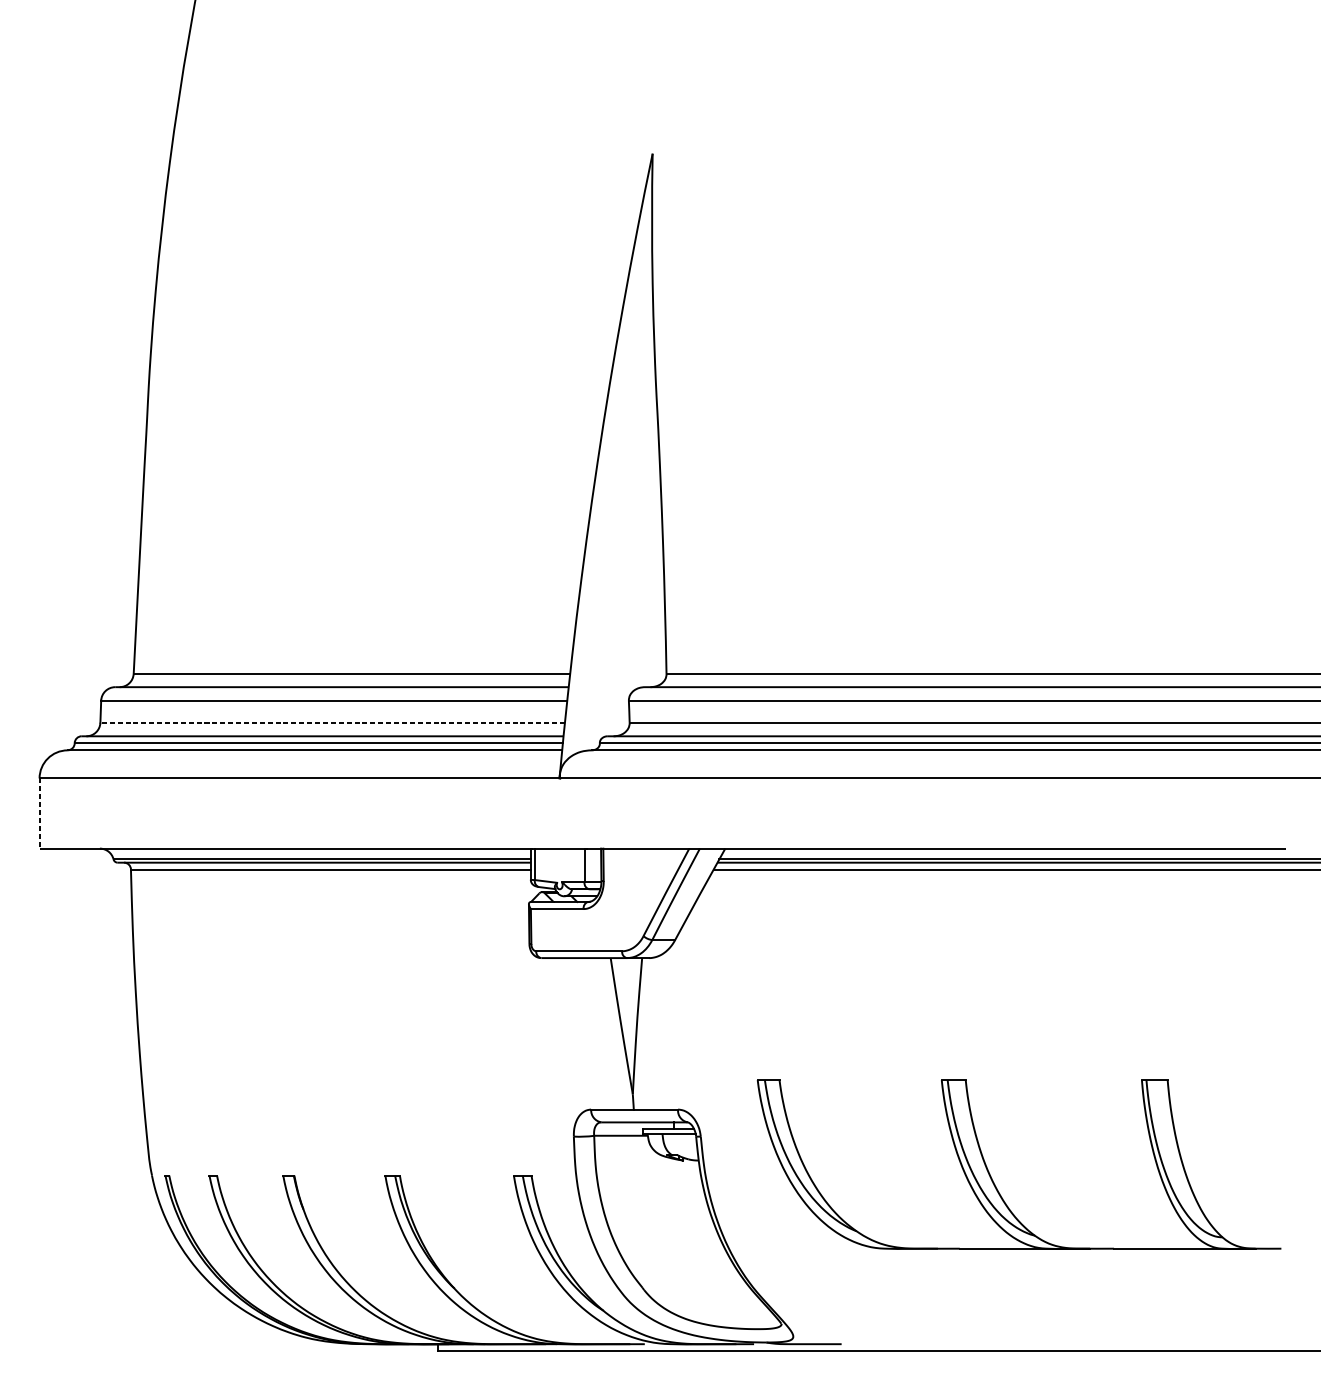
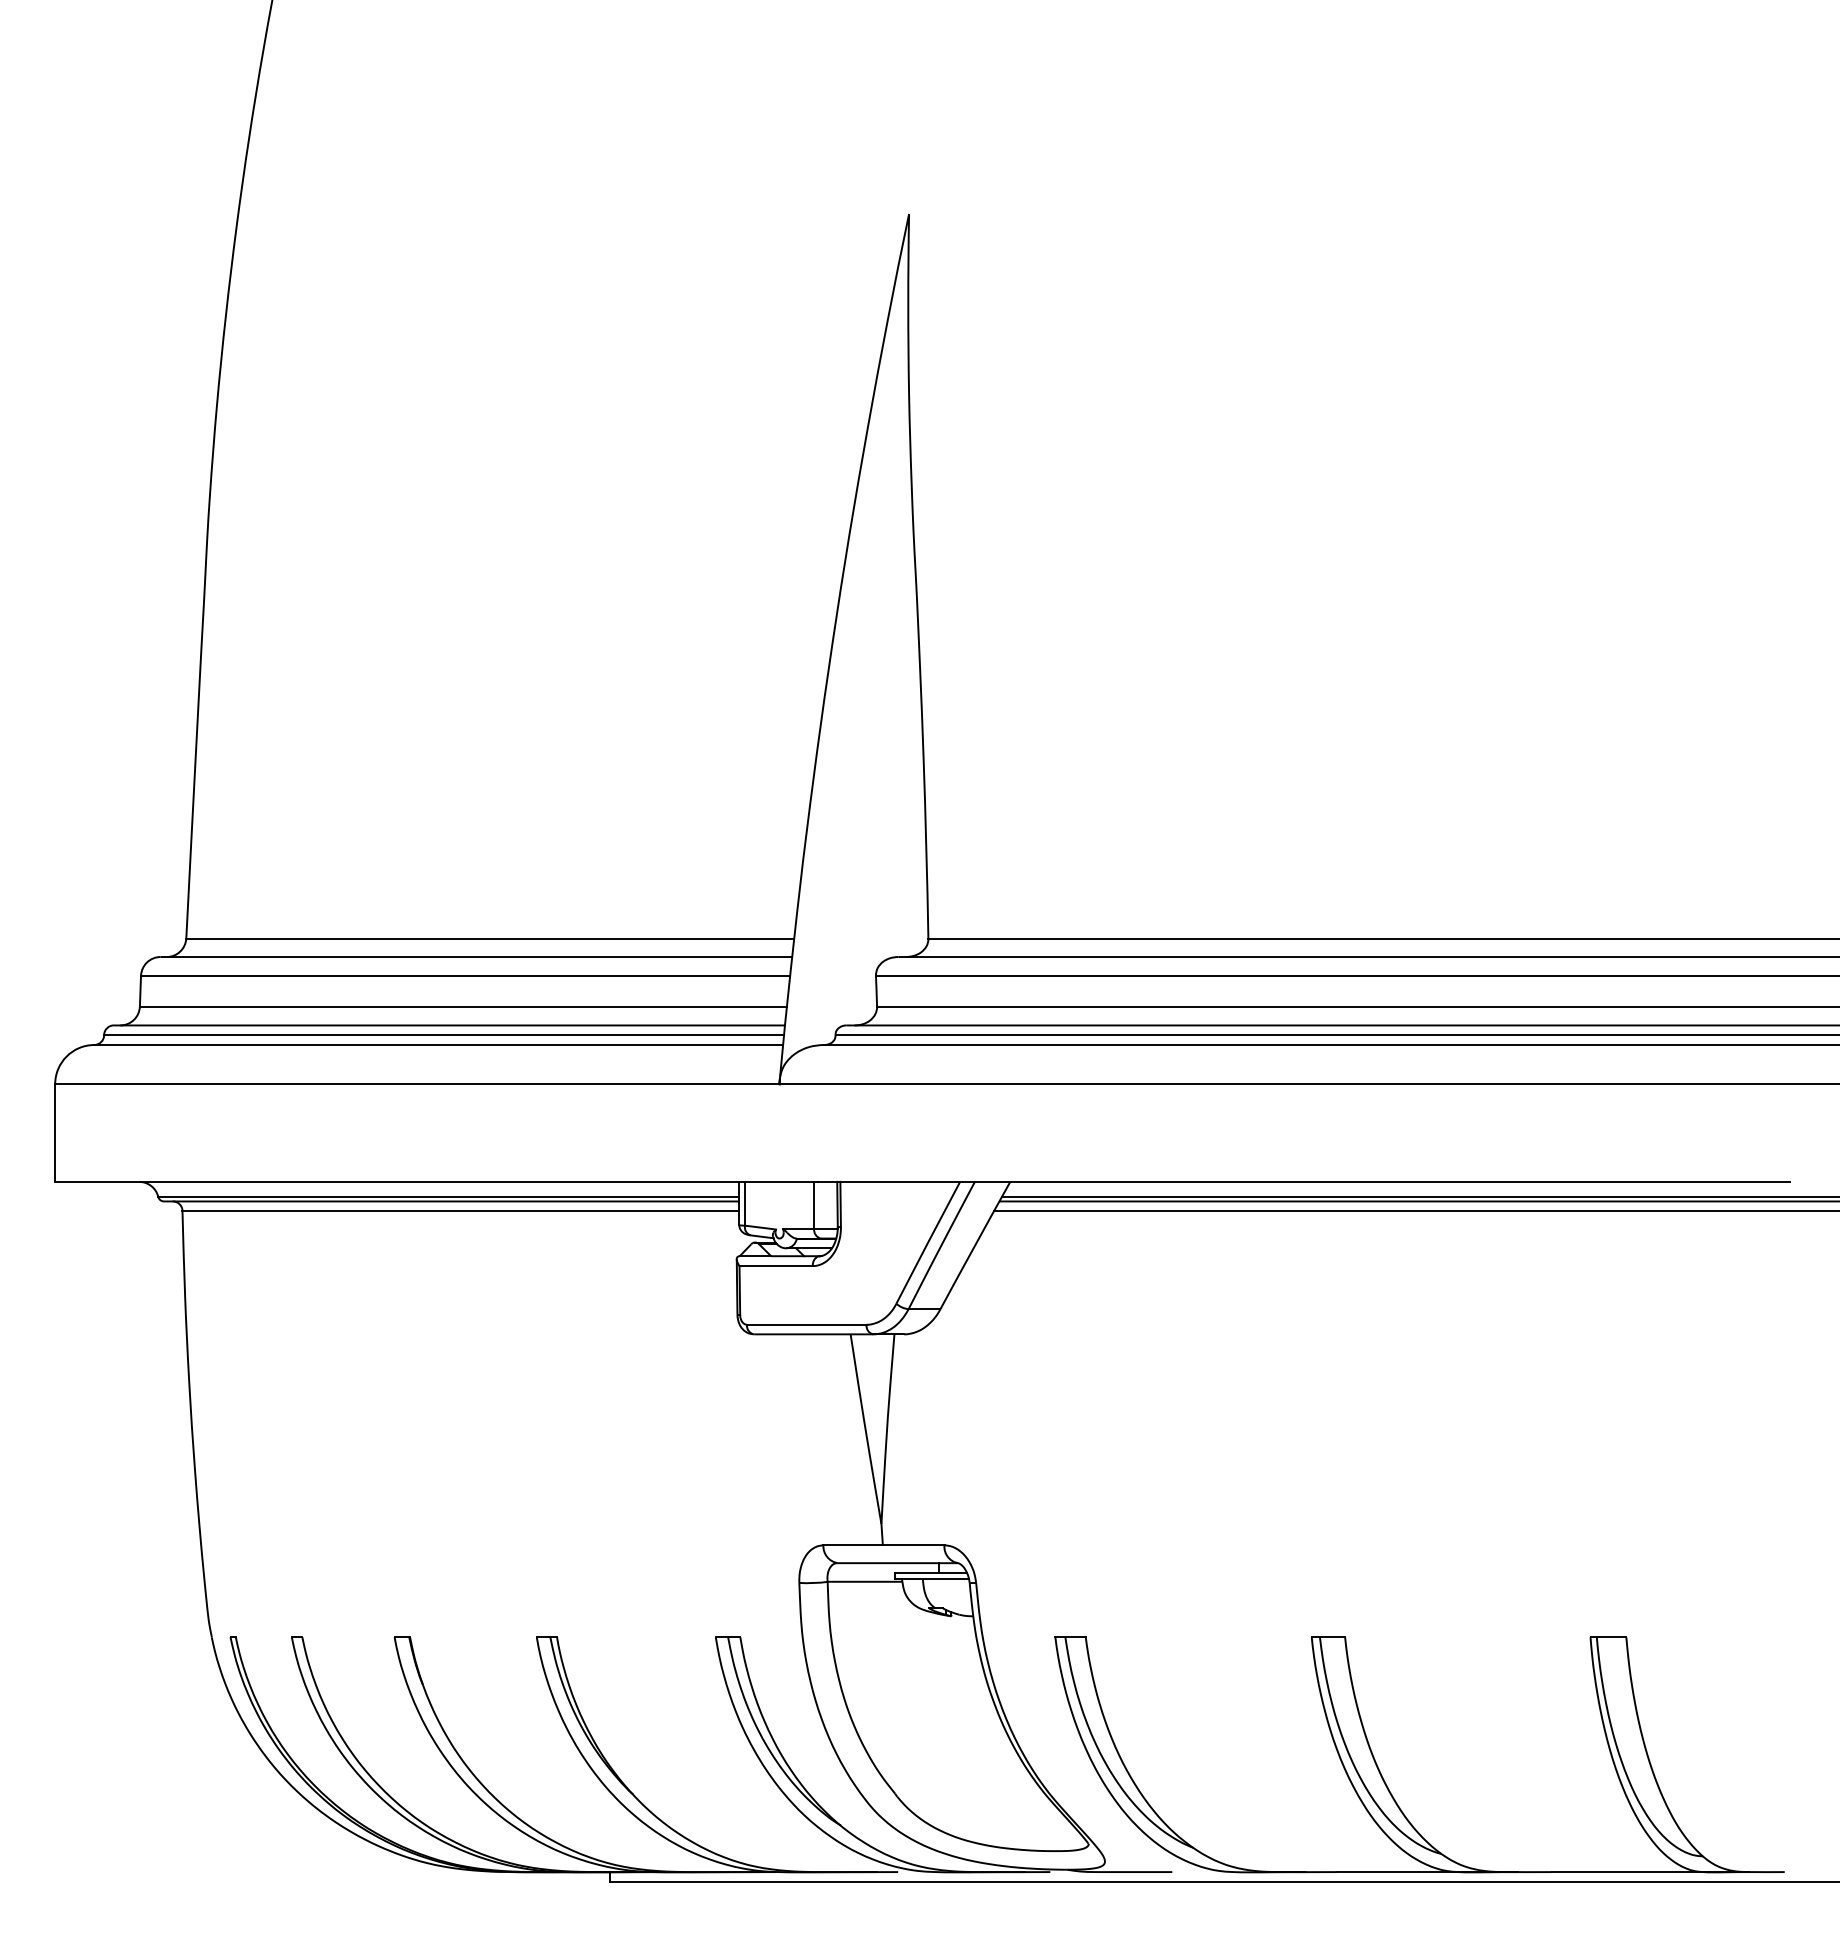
line: (332, 722) -> (462, 1006), dashed -> solid
line: (39, 813) -> (55, 1133), dashed -> solid
part: (990, 1174) -> (1379, 1768), moved

